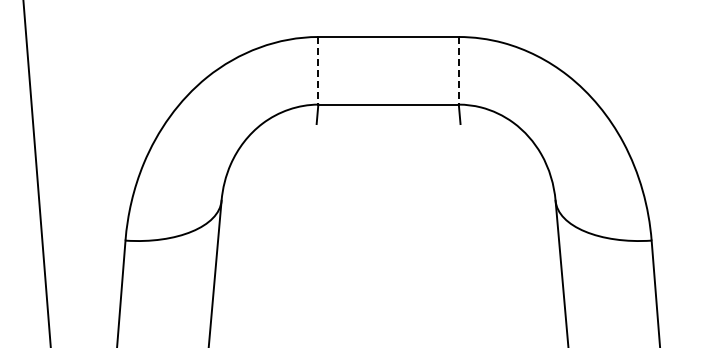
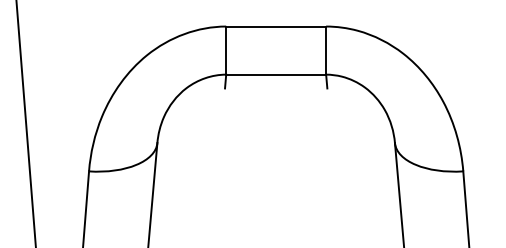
line: (318, 70) -> (226, 50), dashed -> solid
line: (458, 70) -> (325, 50), dashed -> solid

